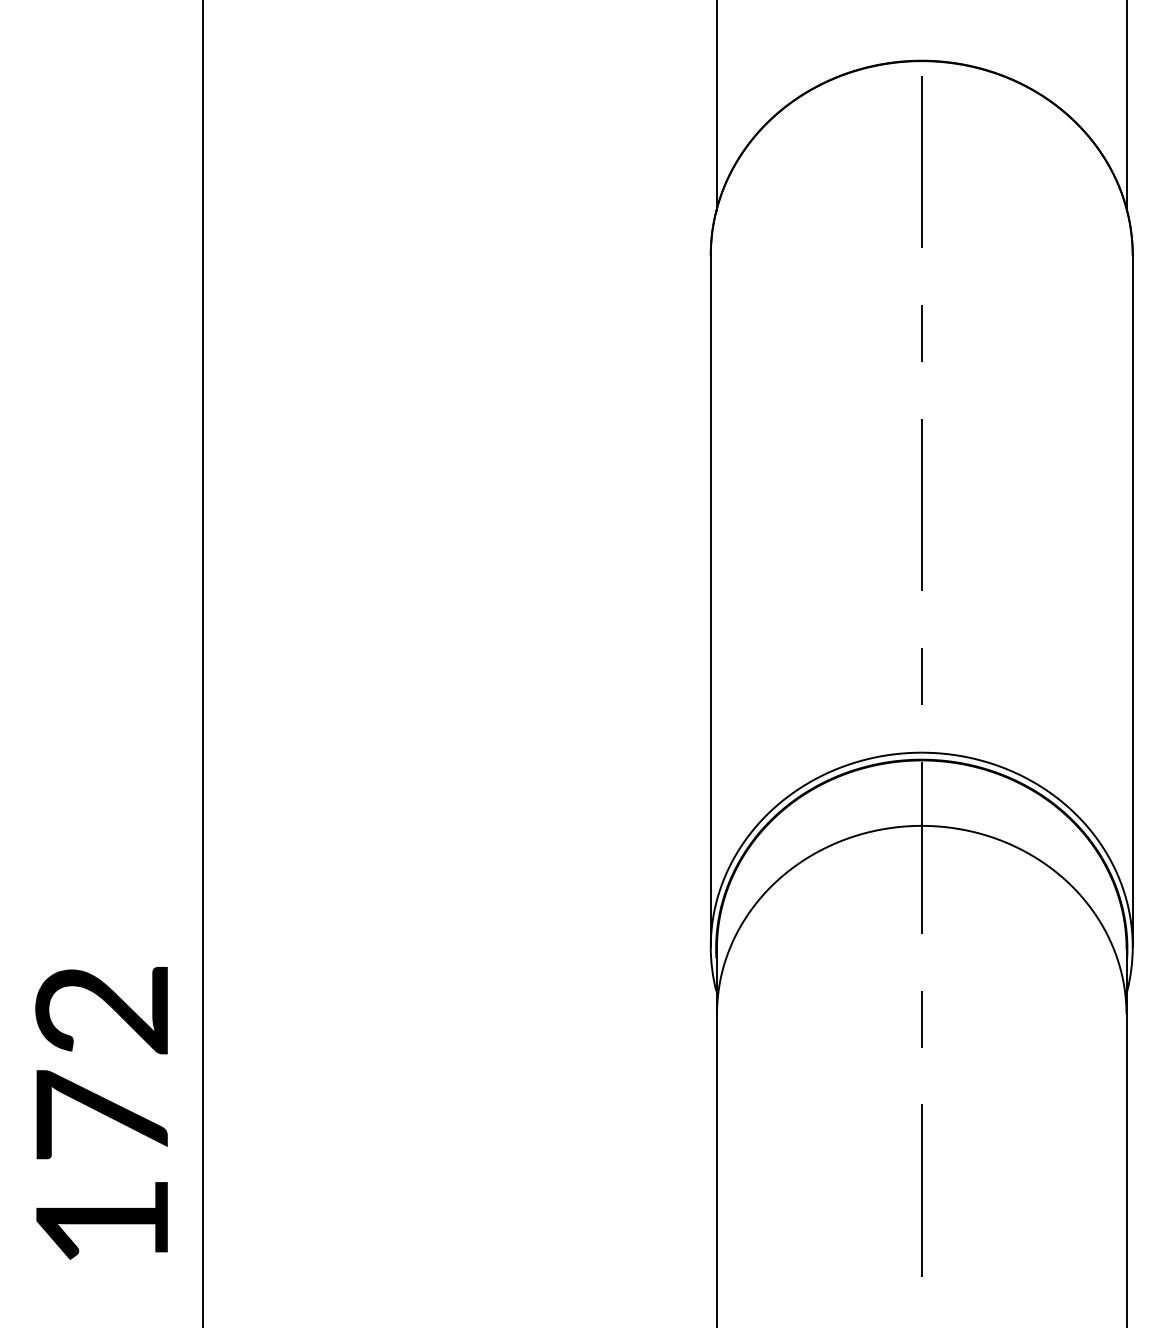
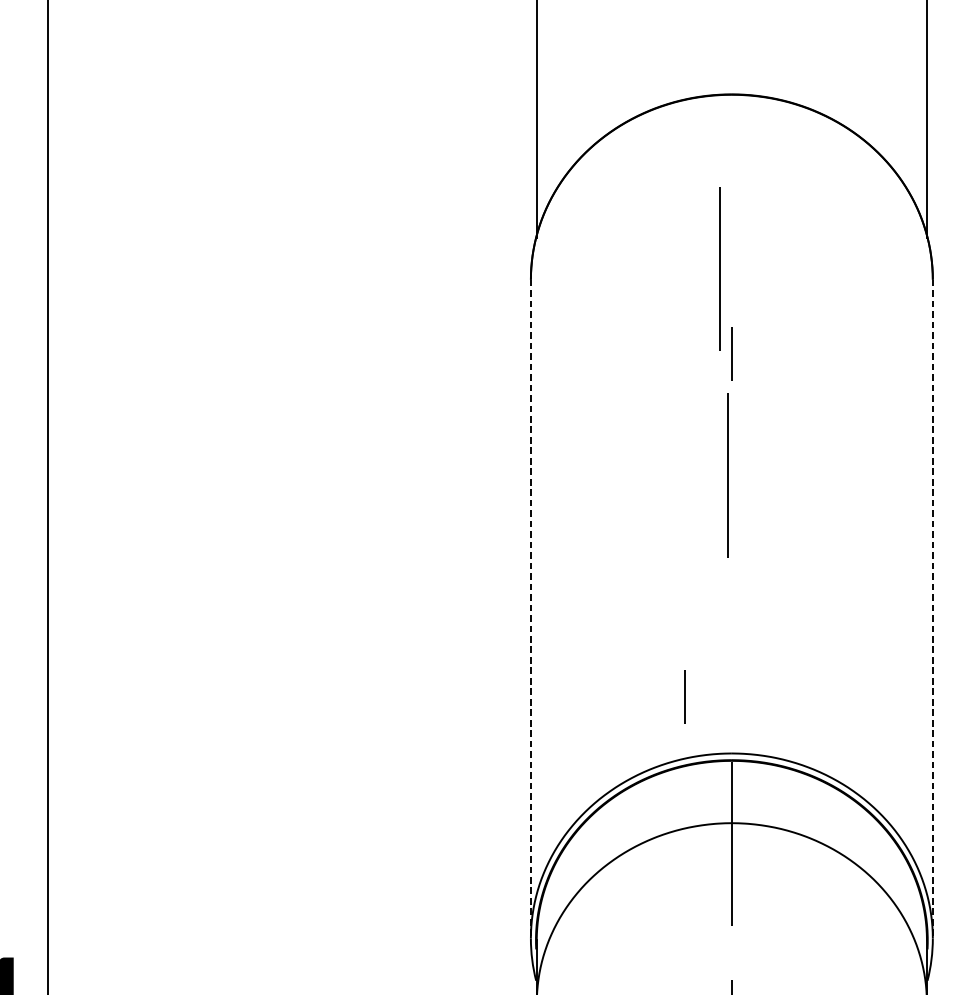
line: (921, 161) -> (719, 268), moved
line: (921, 504) -> (727, 475), moved
line: (710, 601) -> (530, 609), solid -> dashed
line: (1132, 601) -> (932, 609), solid -> dashed
line: (921, 676) -> (684, 697), moved

